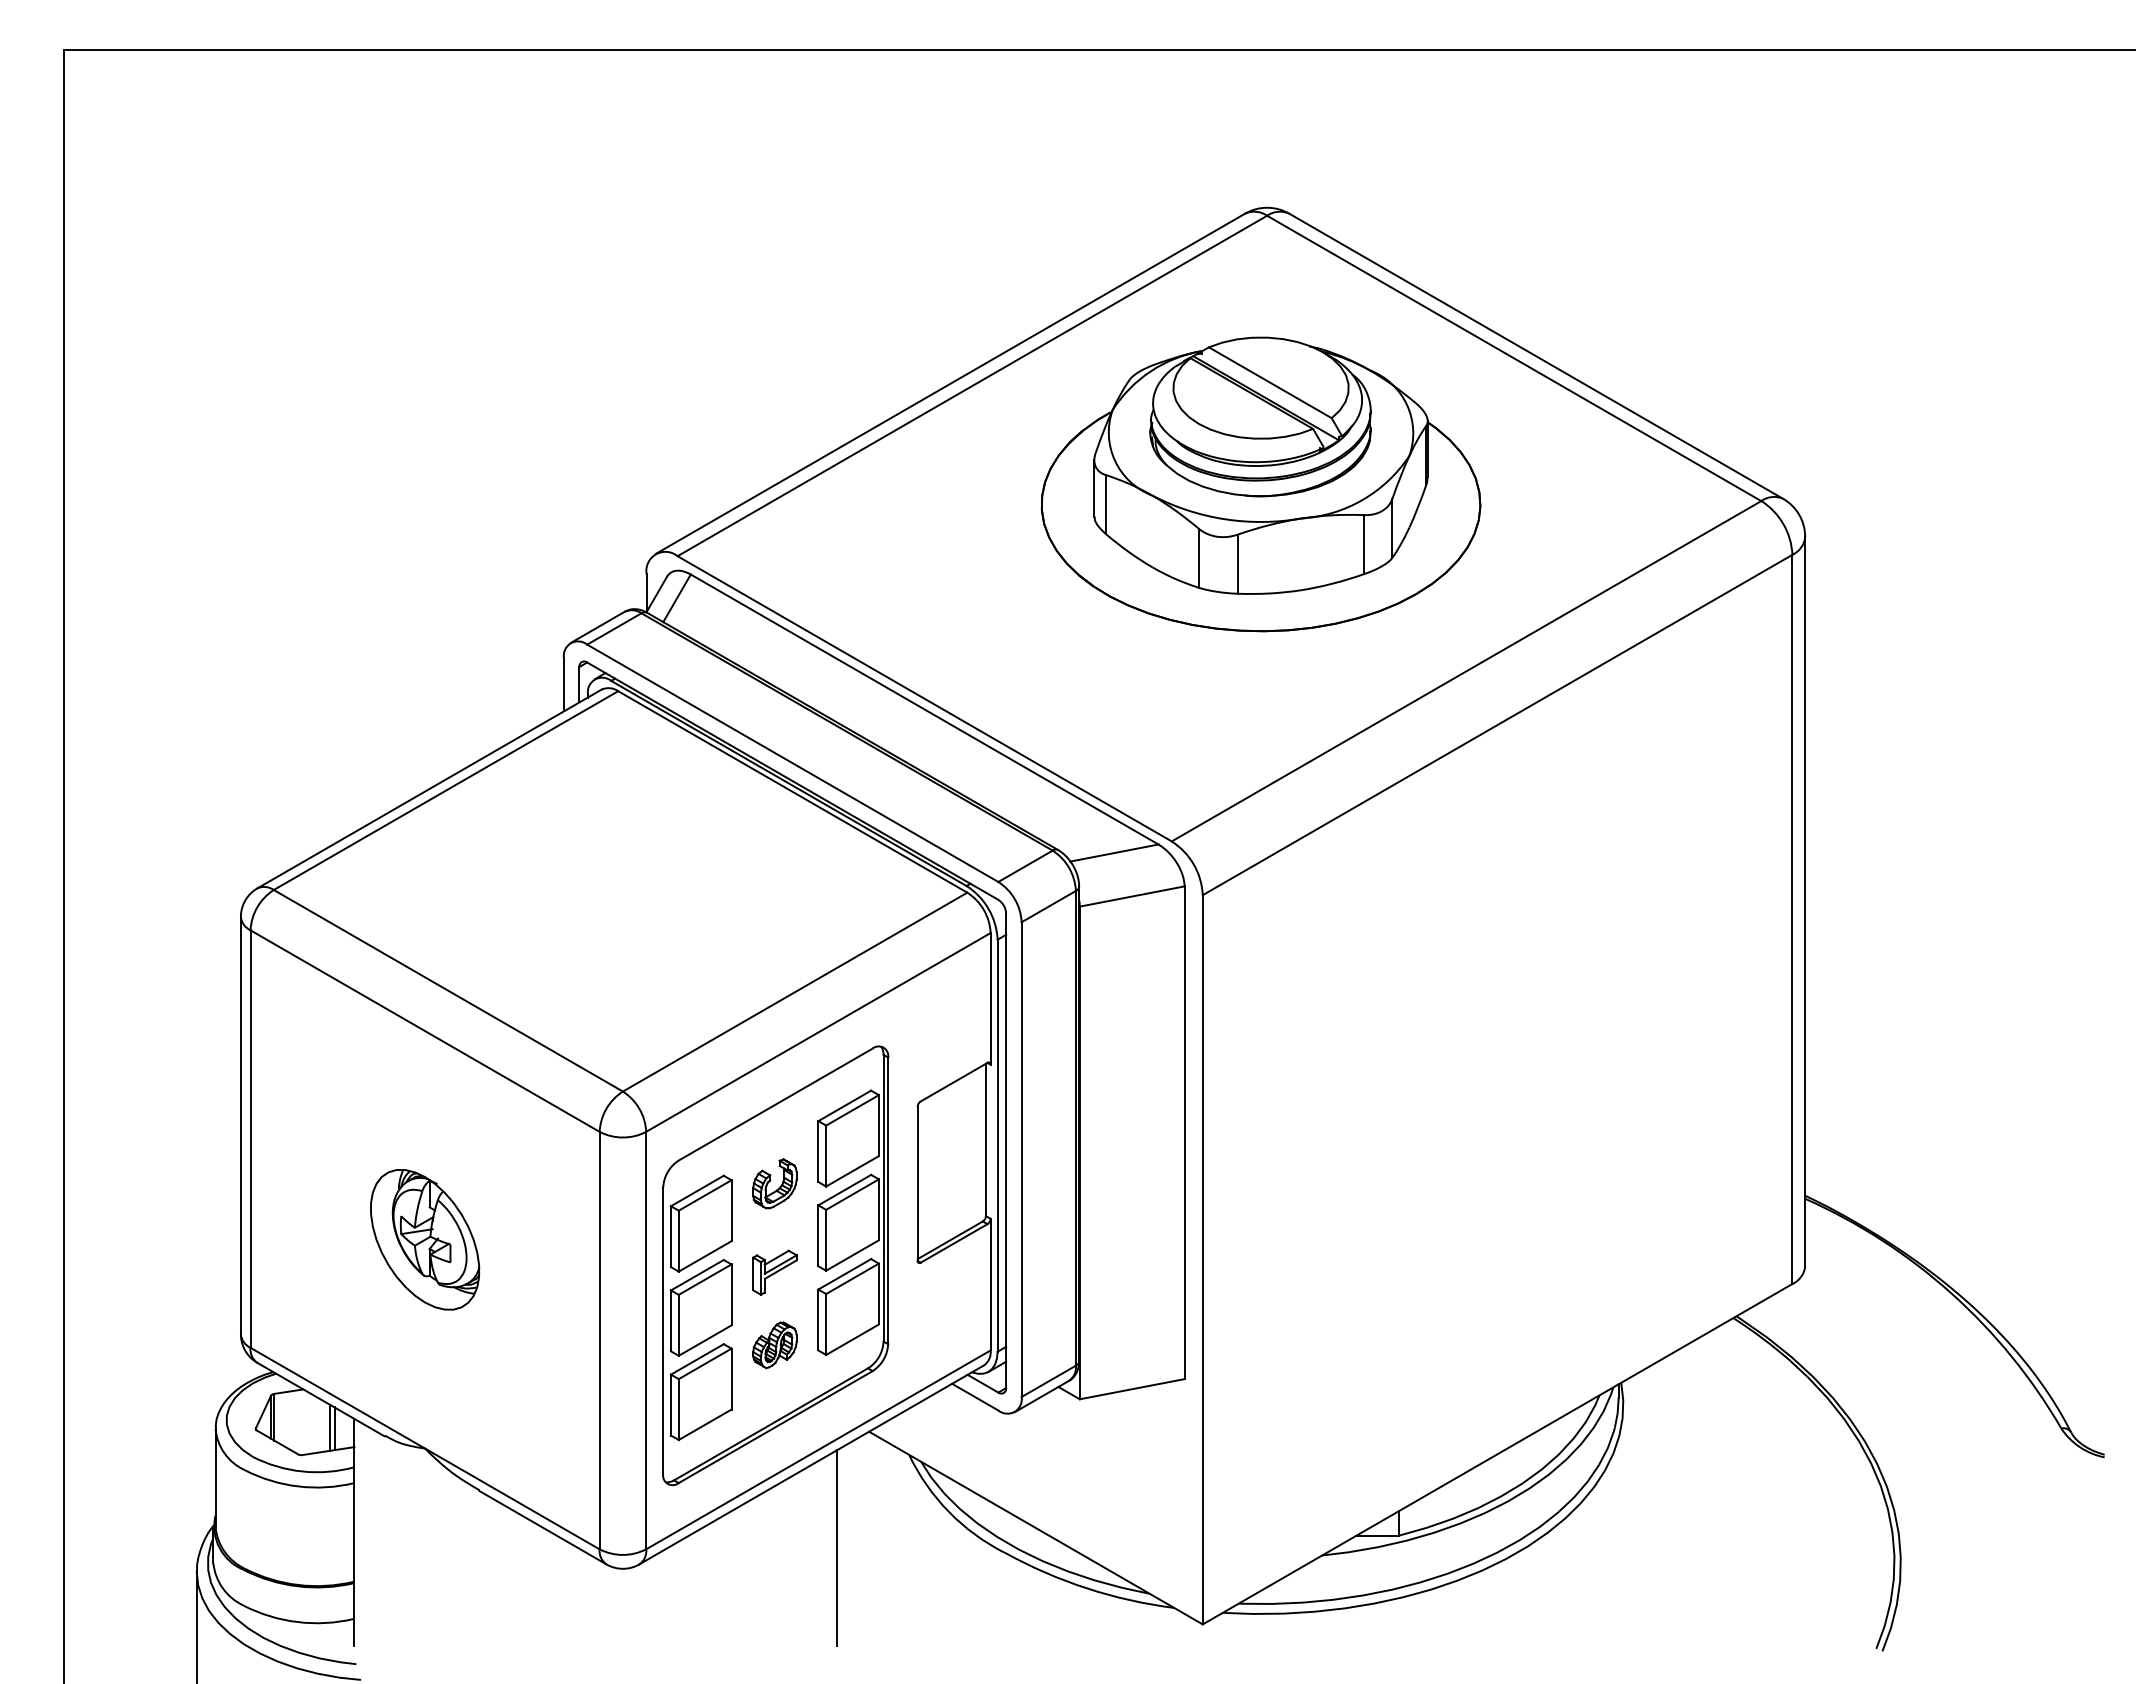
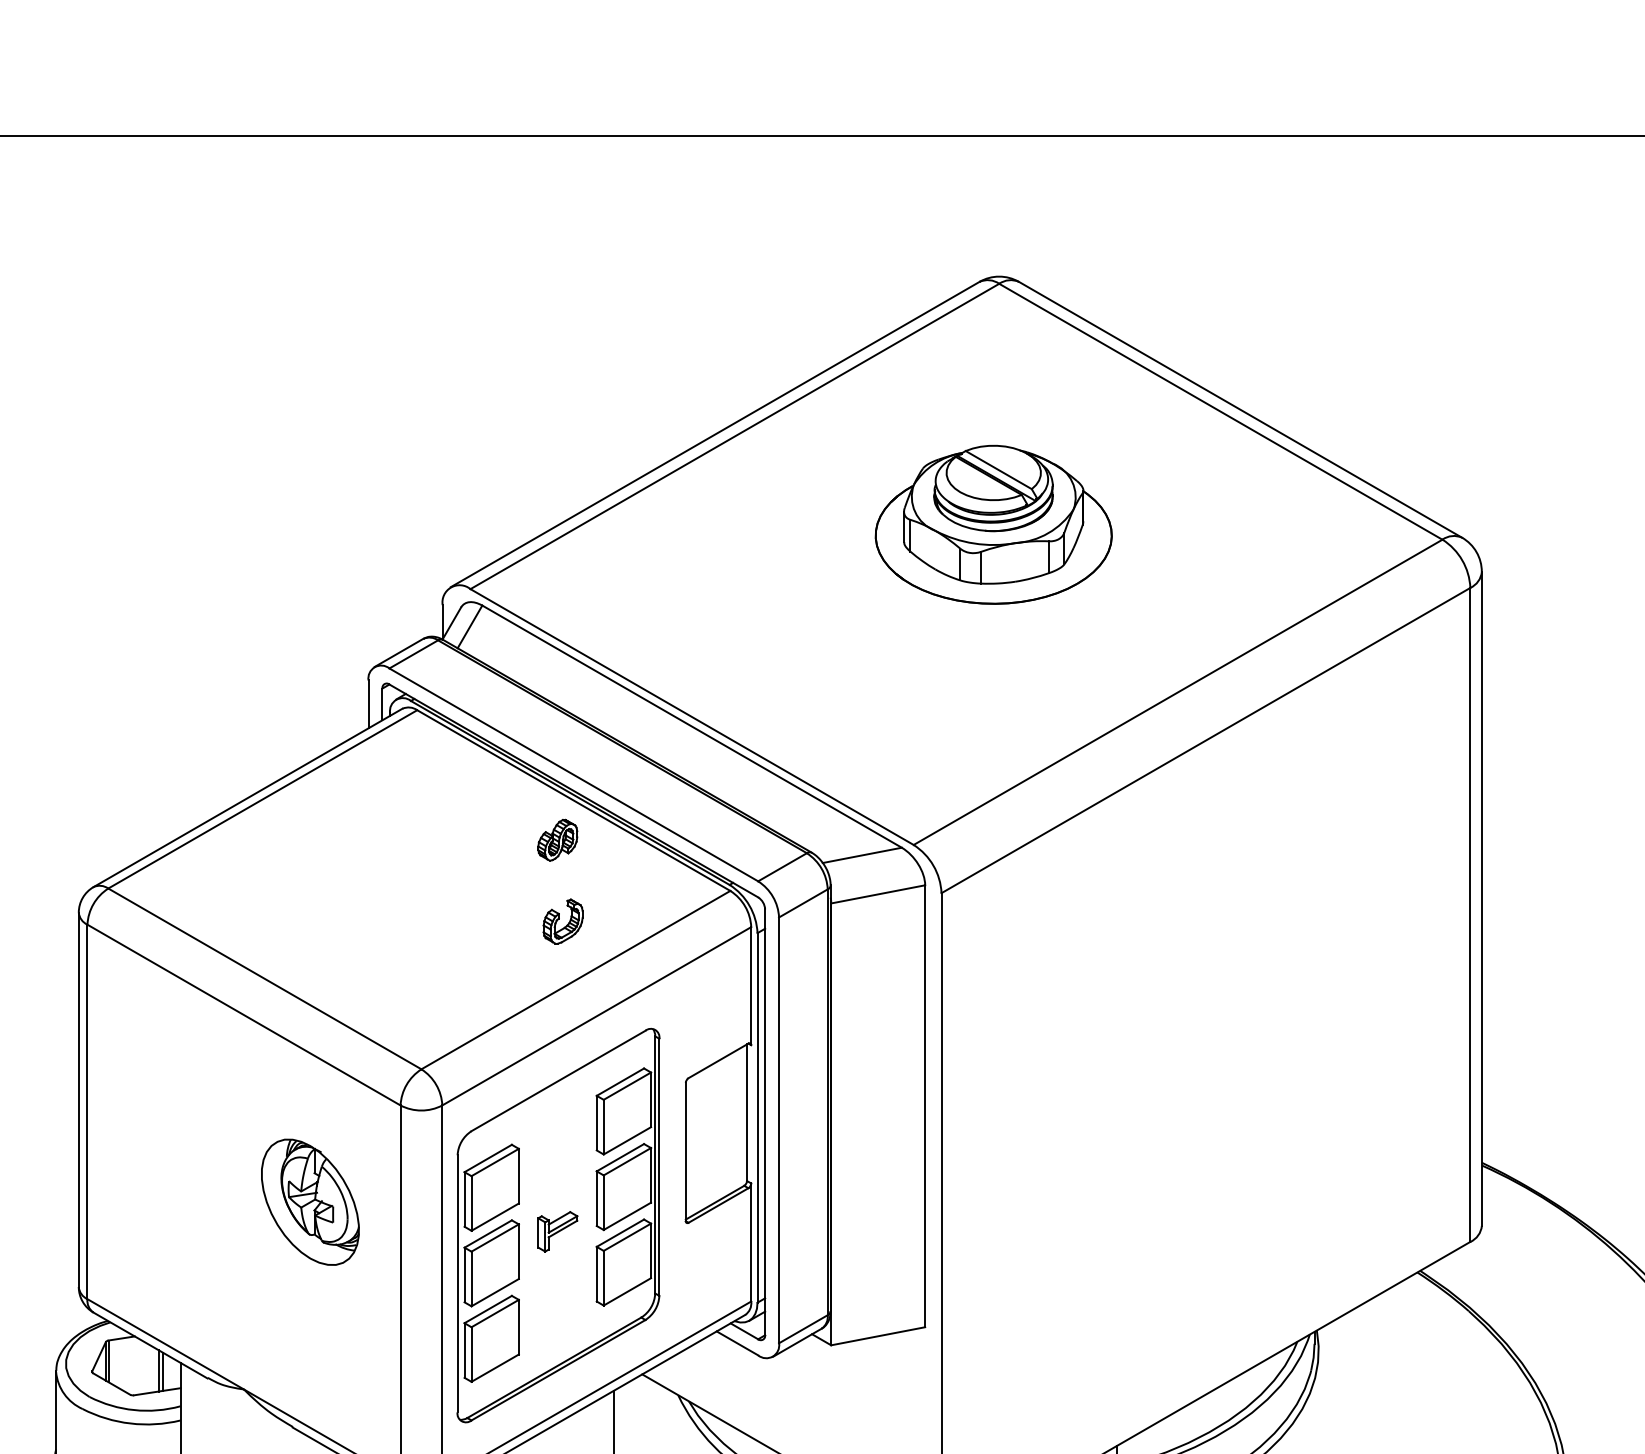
part: (1260, 484) -> (993, 524), size x0.6
part: (774, 1183) -> (562, 921), moved
part: (425, 1239) -> (310, 1201), moved
part: (774, 1345) -> (557, 840), moved

